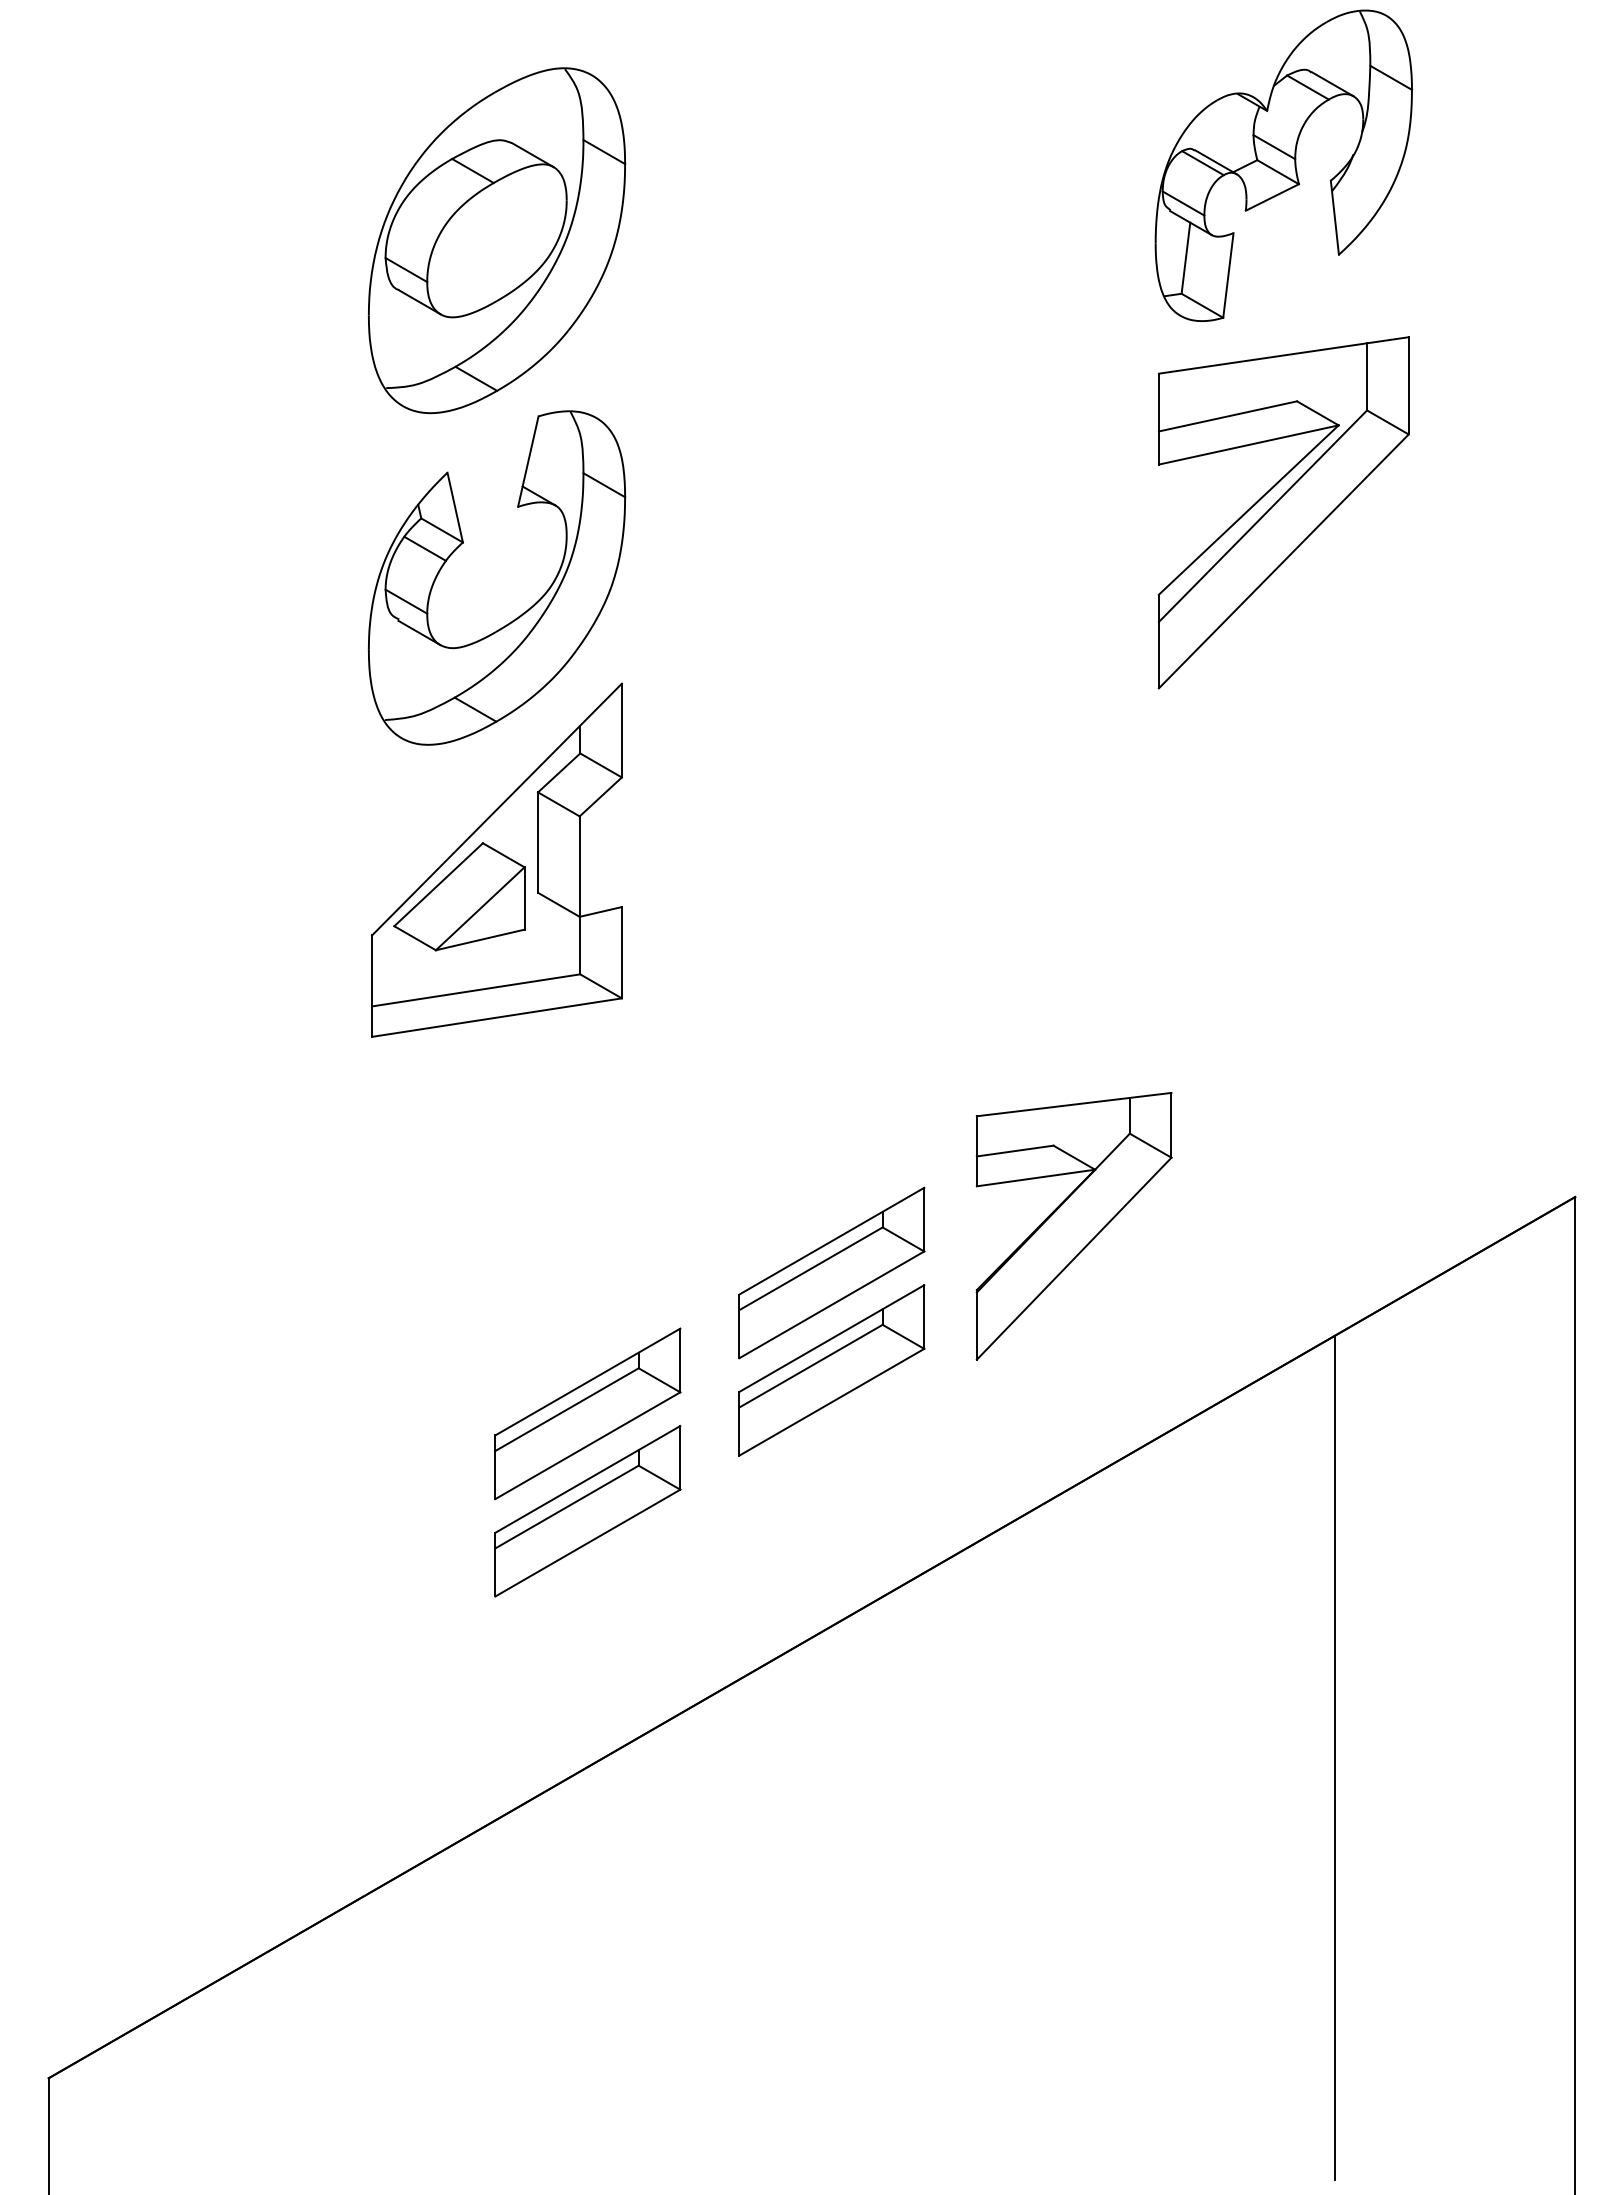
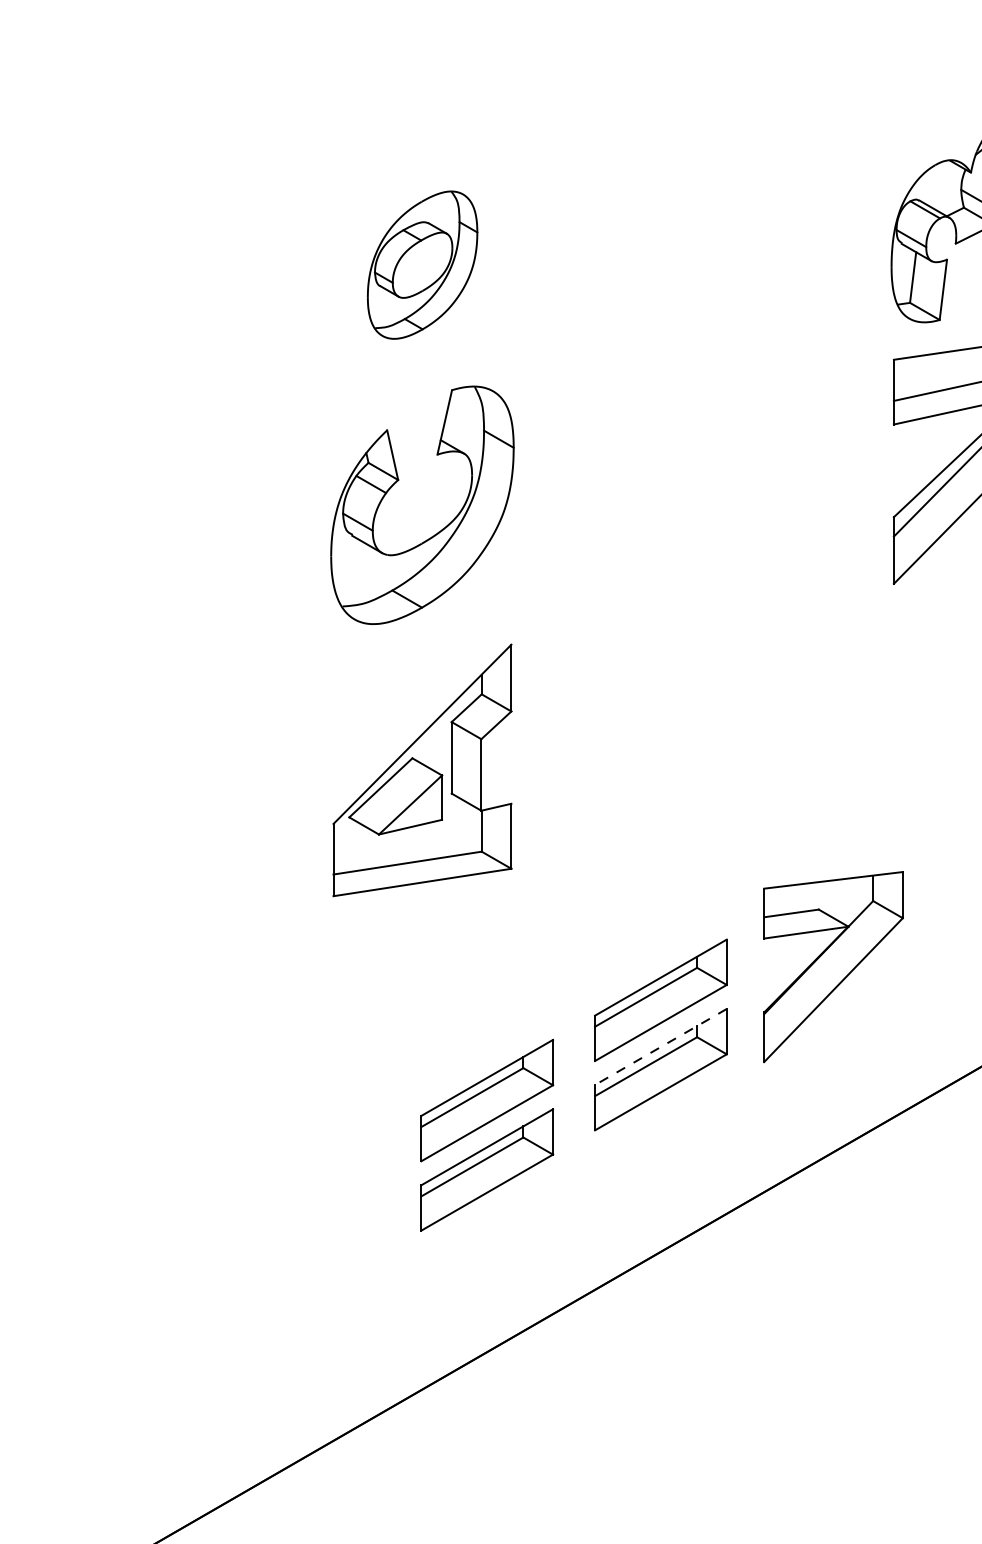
part: (497, 240) -> (422, 264), size x0.6
part: (496, 859) -> (422, 769), moved
line: (831, 1338) -> (660, 1046), solid -> dashed

